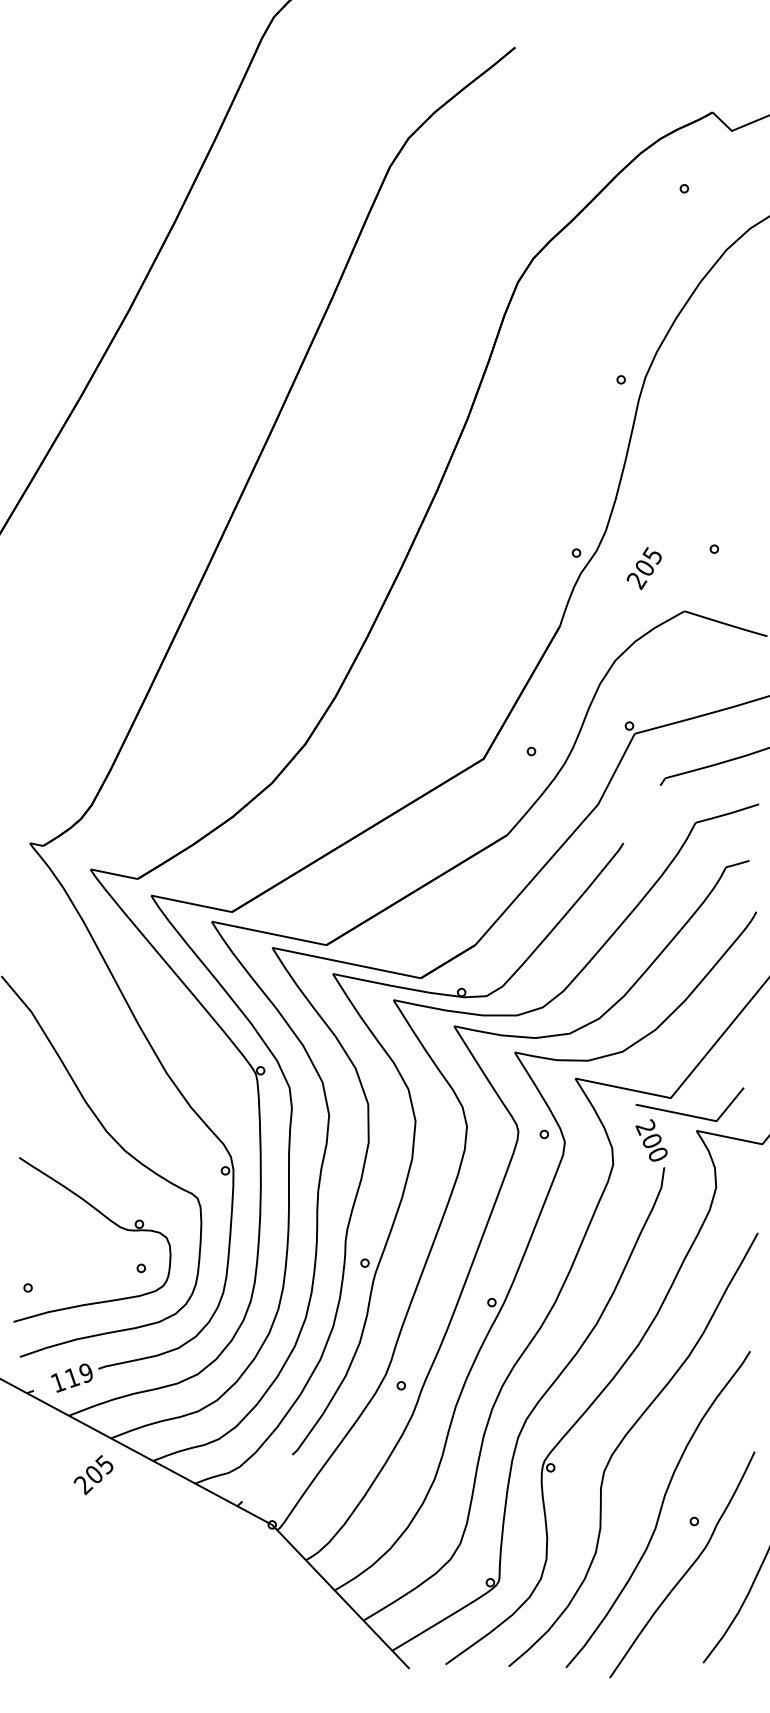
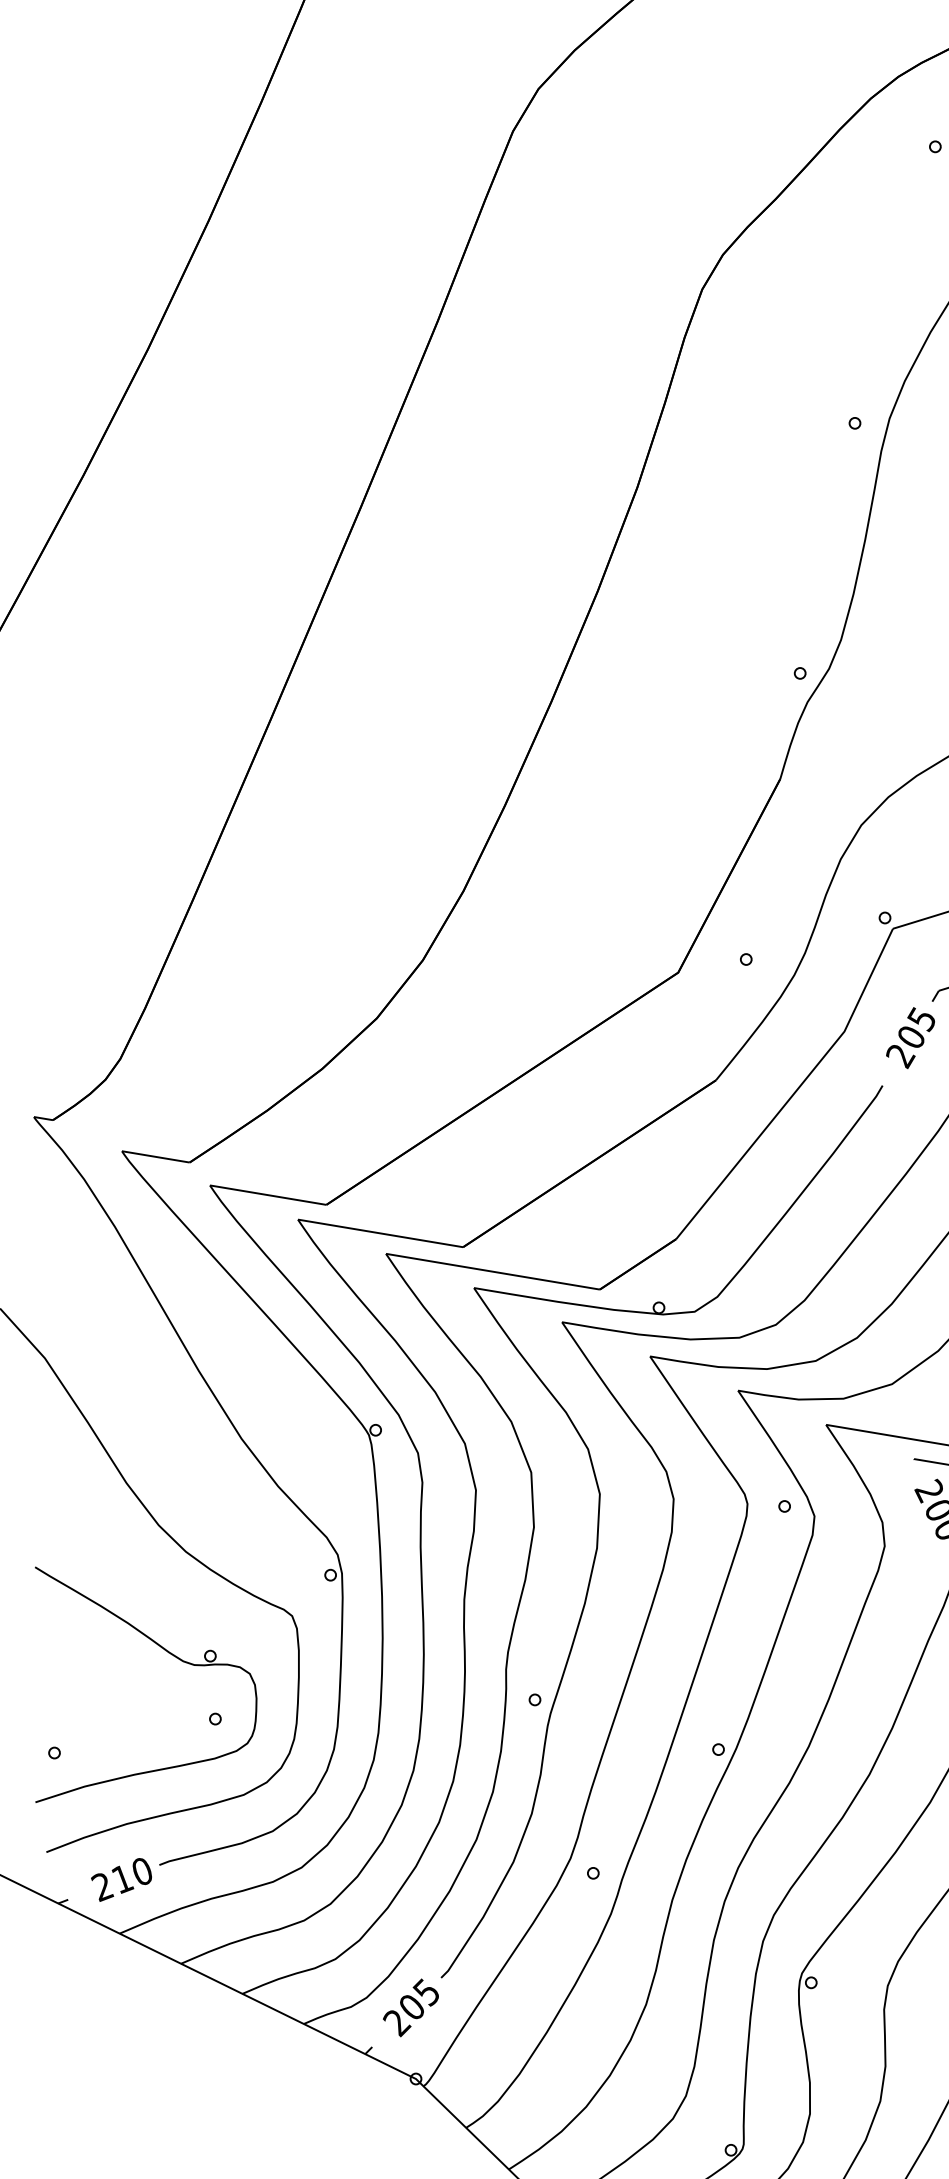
text: (643, 568) -> (909, 1037), moved
text: (71, 1378) -> (121, 1880), 119 -> 210
text: (93, 1475) -> (410, 2008), moved

